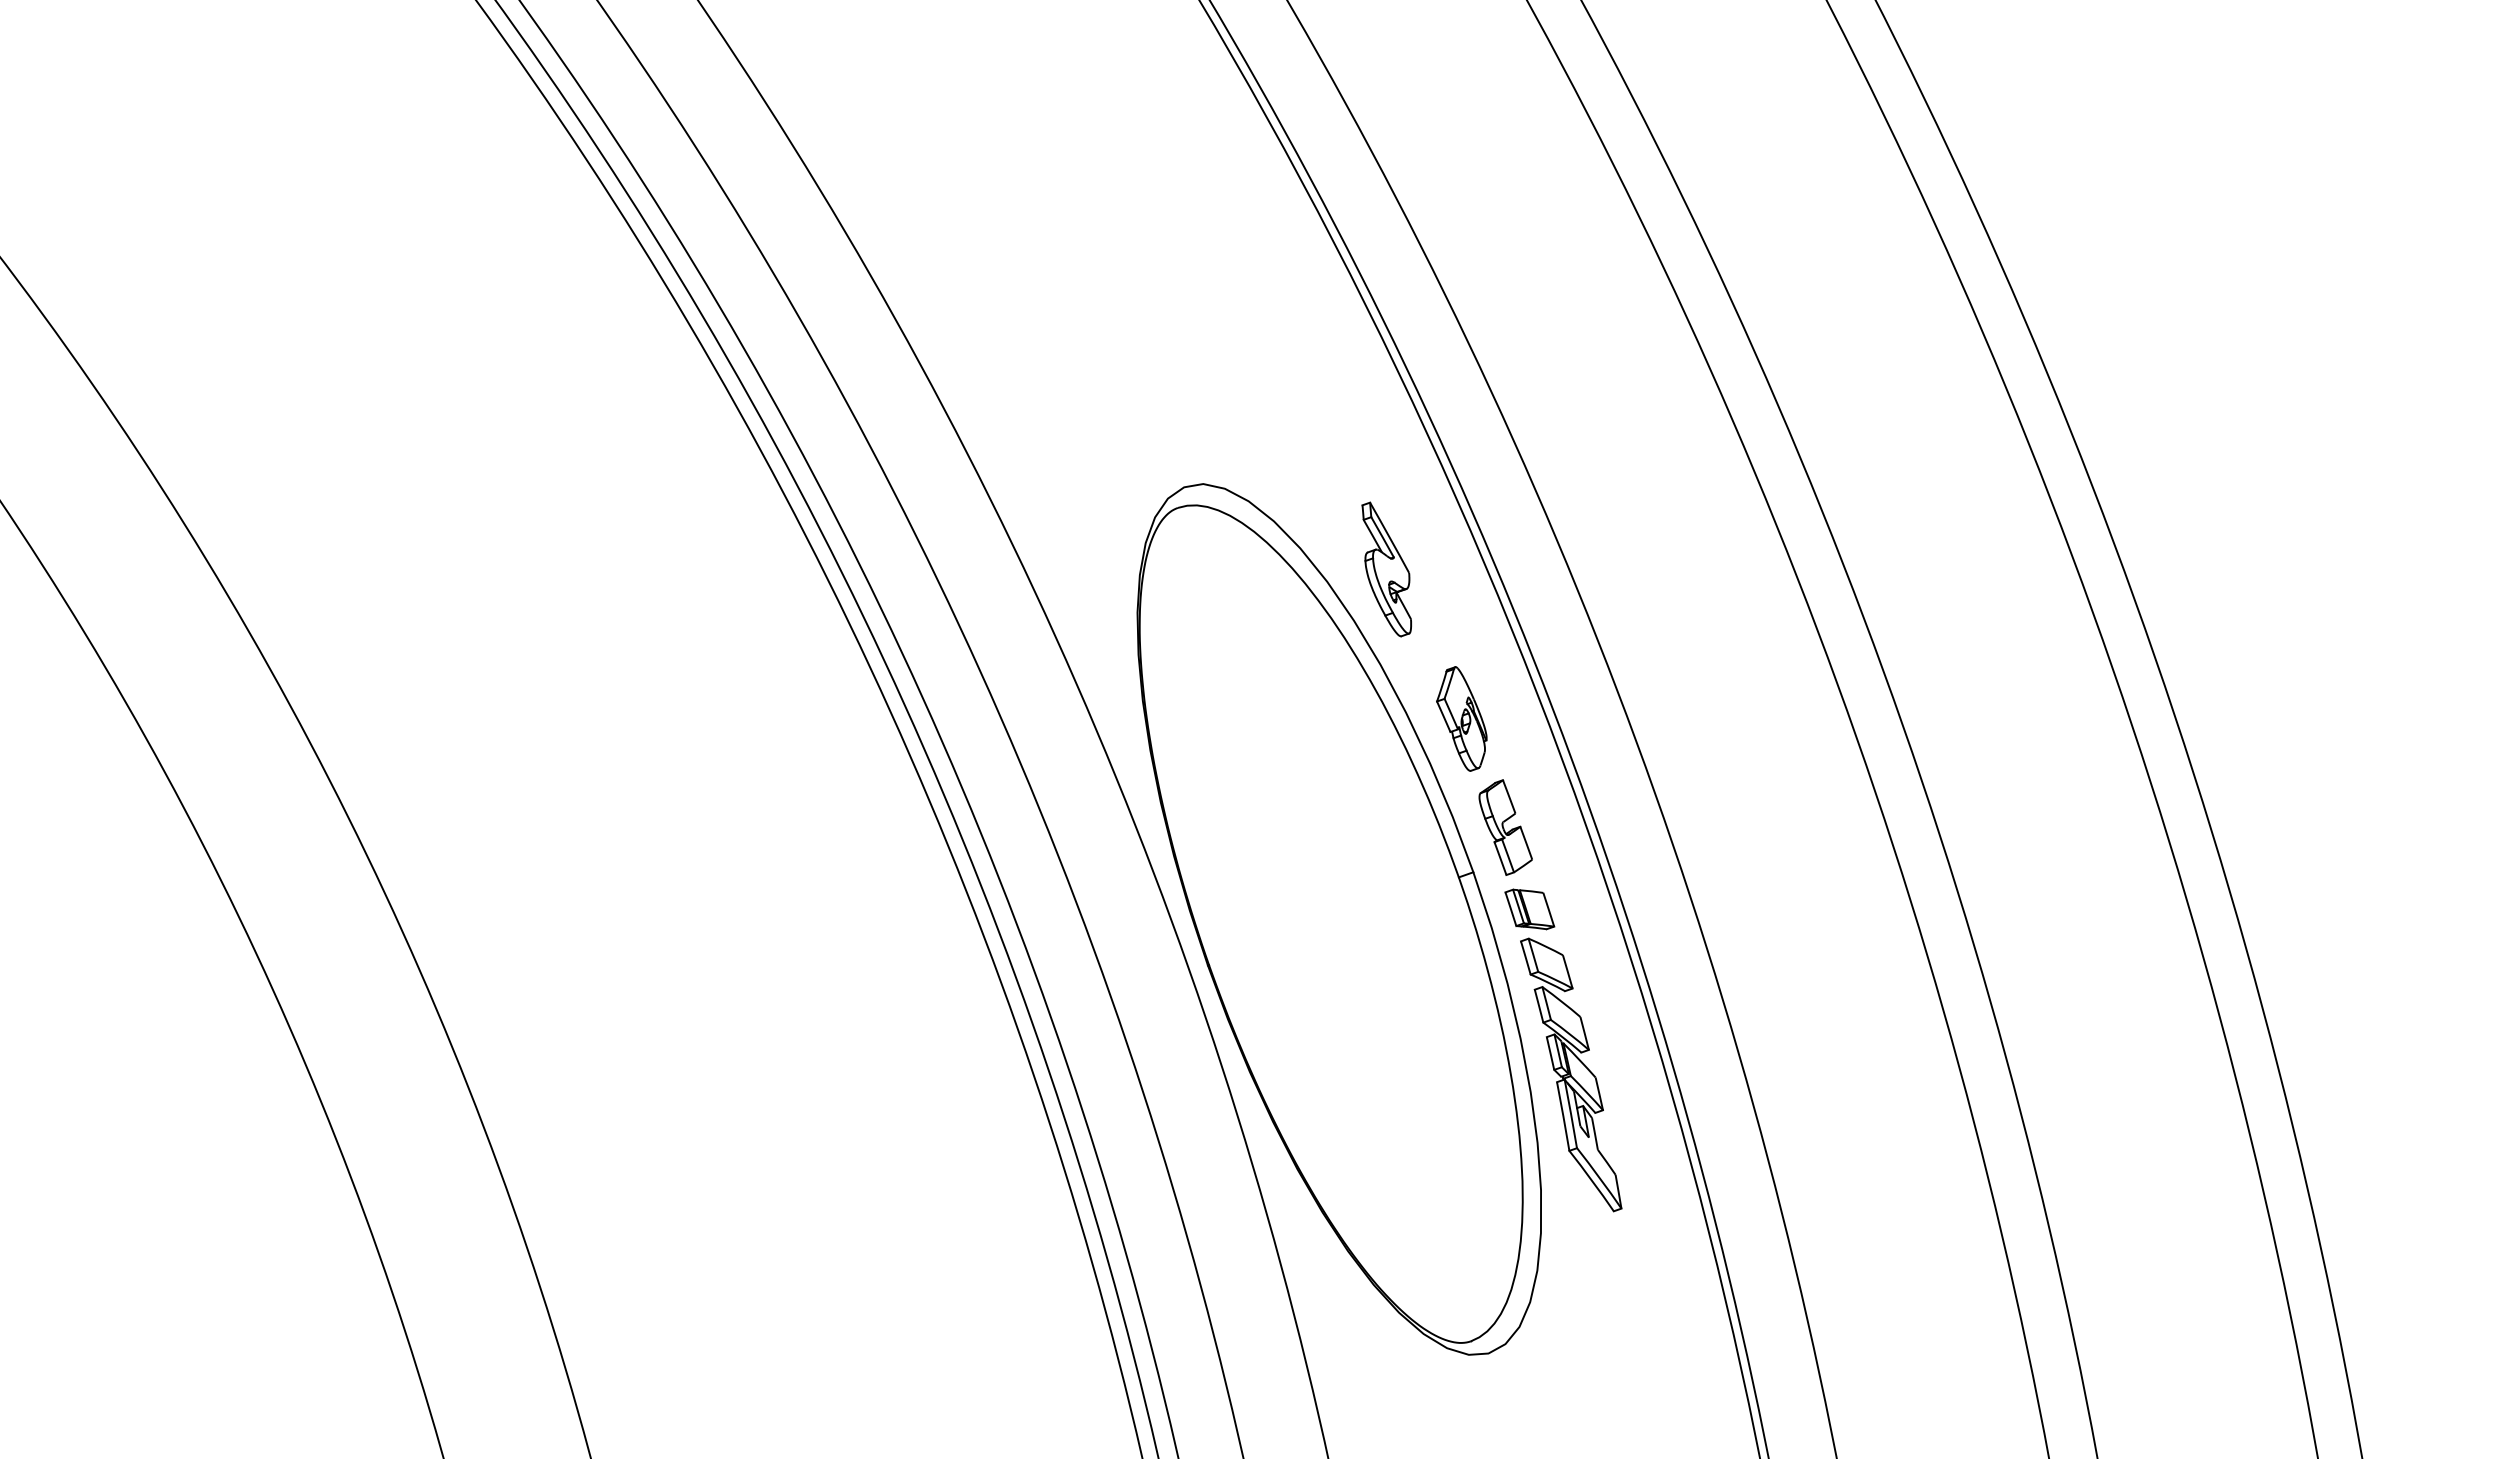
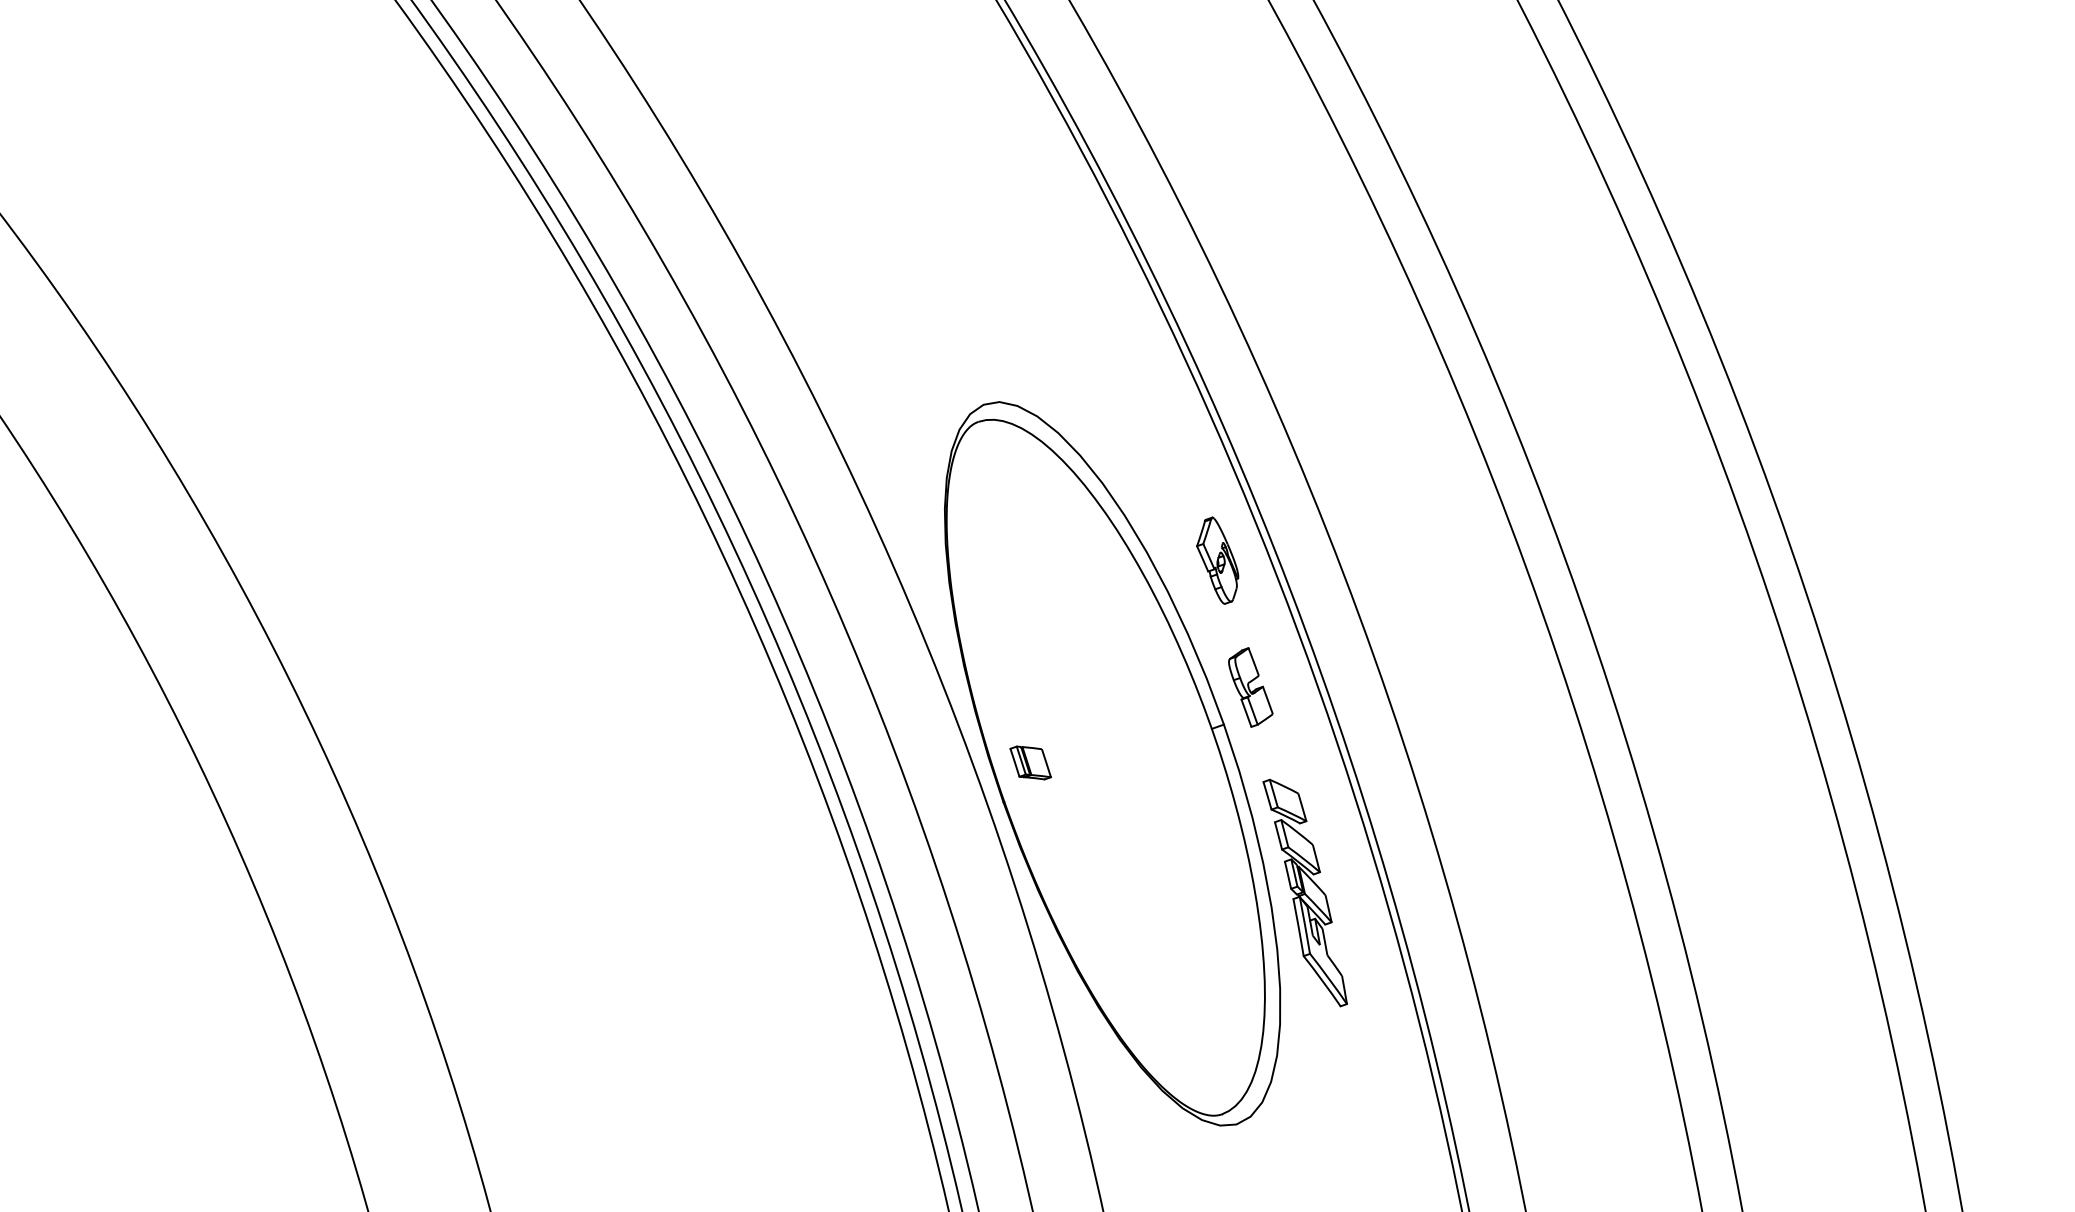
part: (1386, 569) -> (1151, 473), removed
part: (1461, 718) -> (1217, 560), moved
part: (1529, 909) -> (1030, 763), moved

